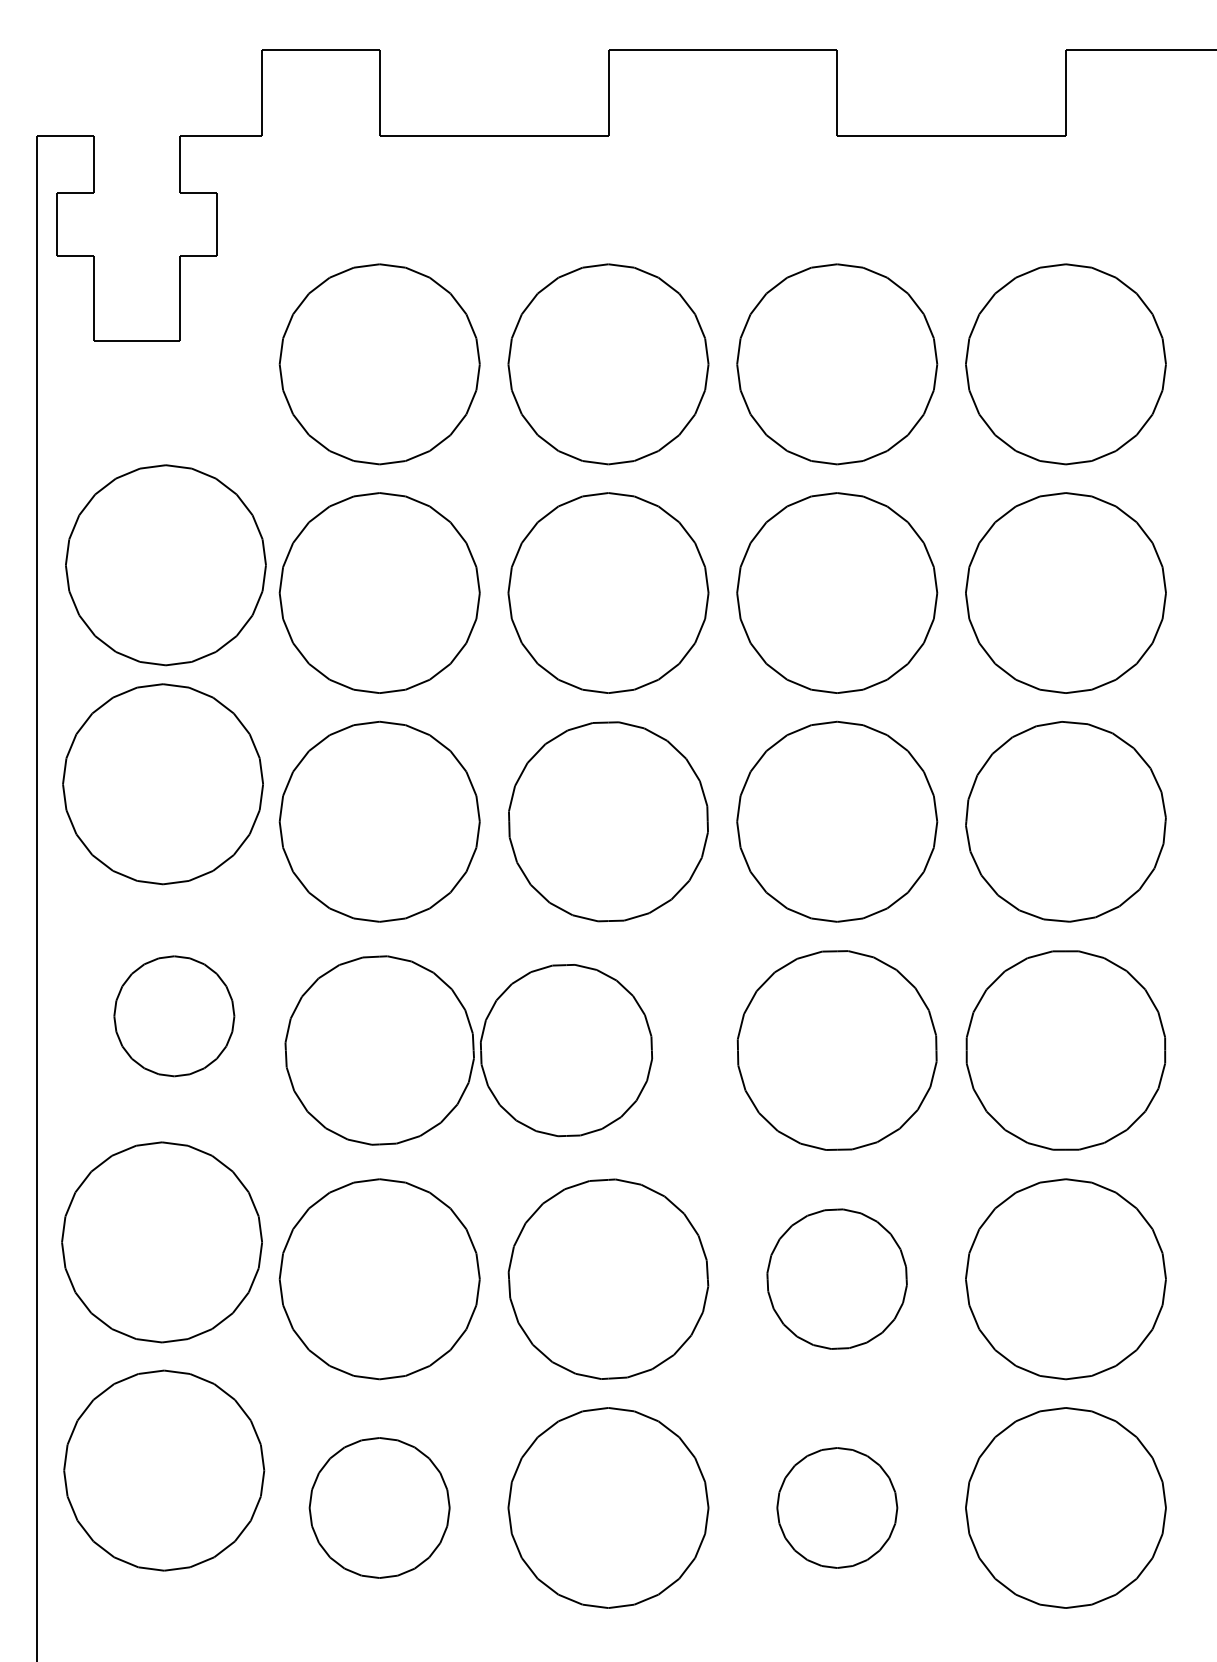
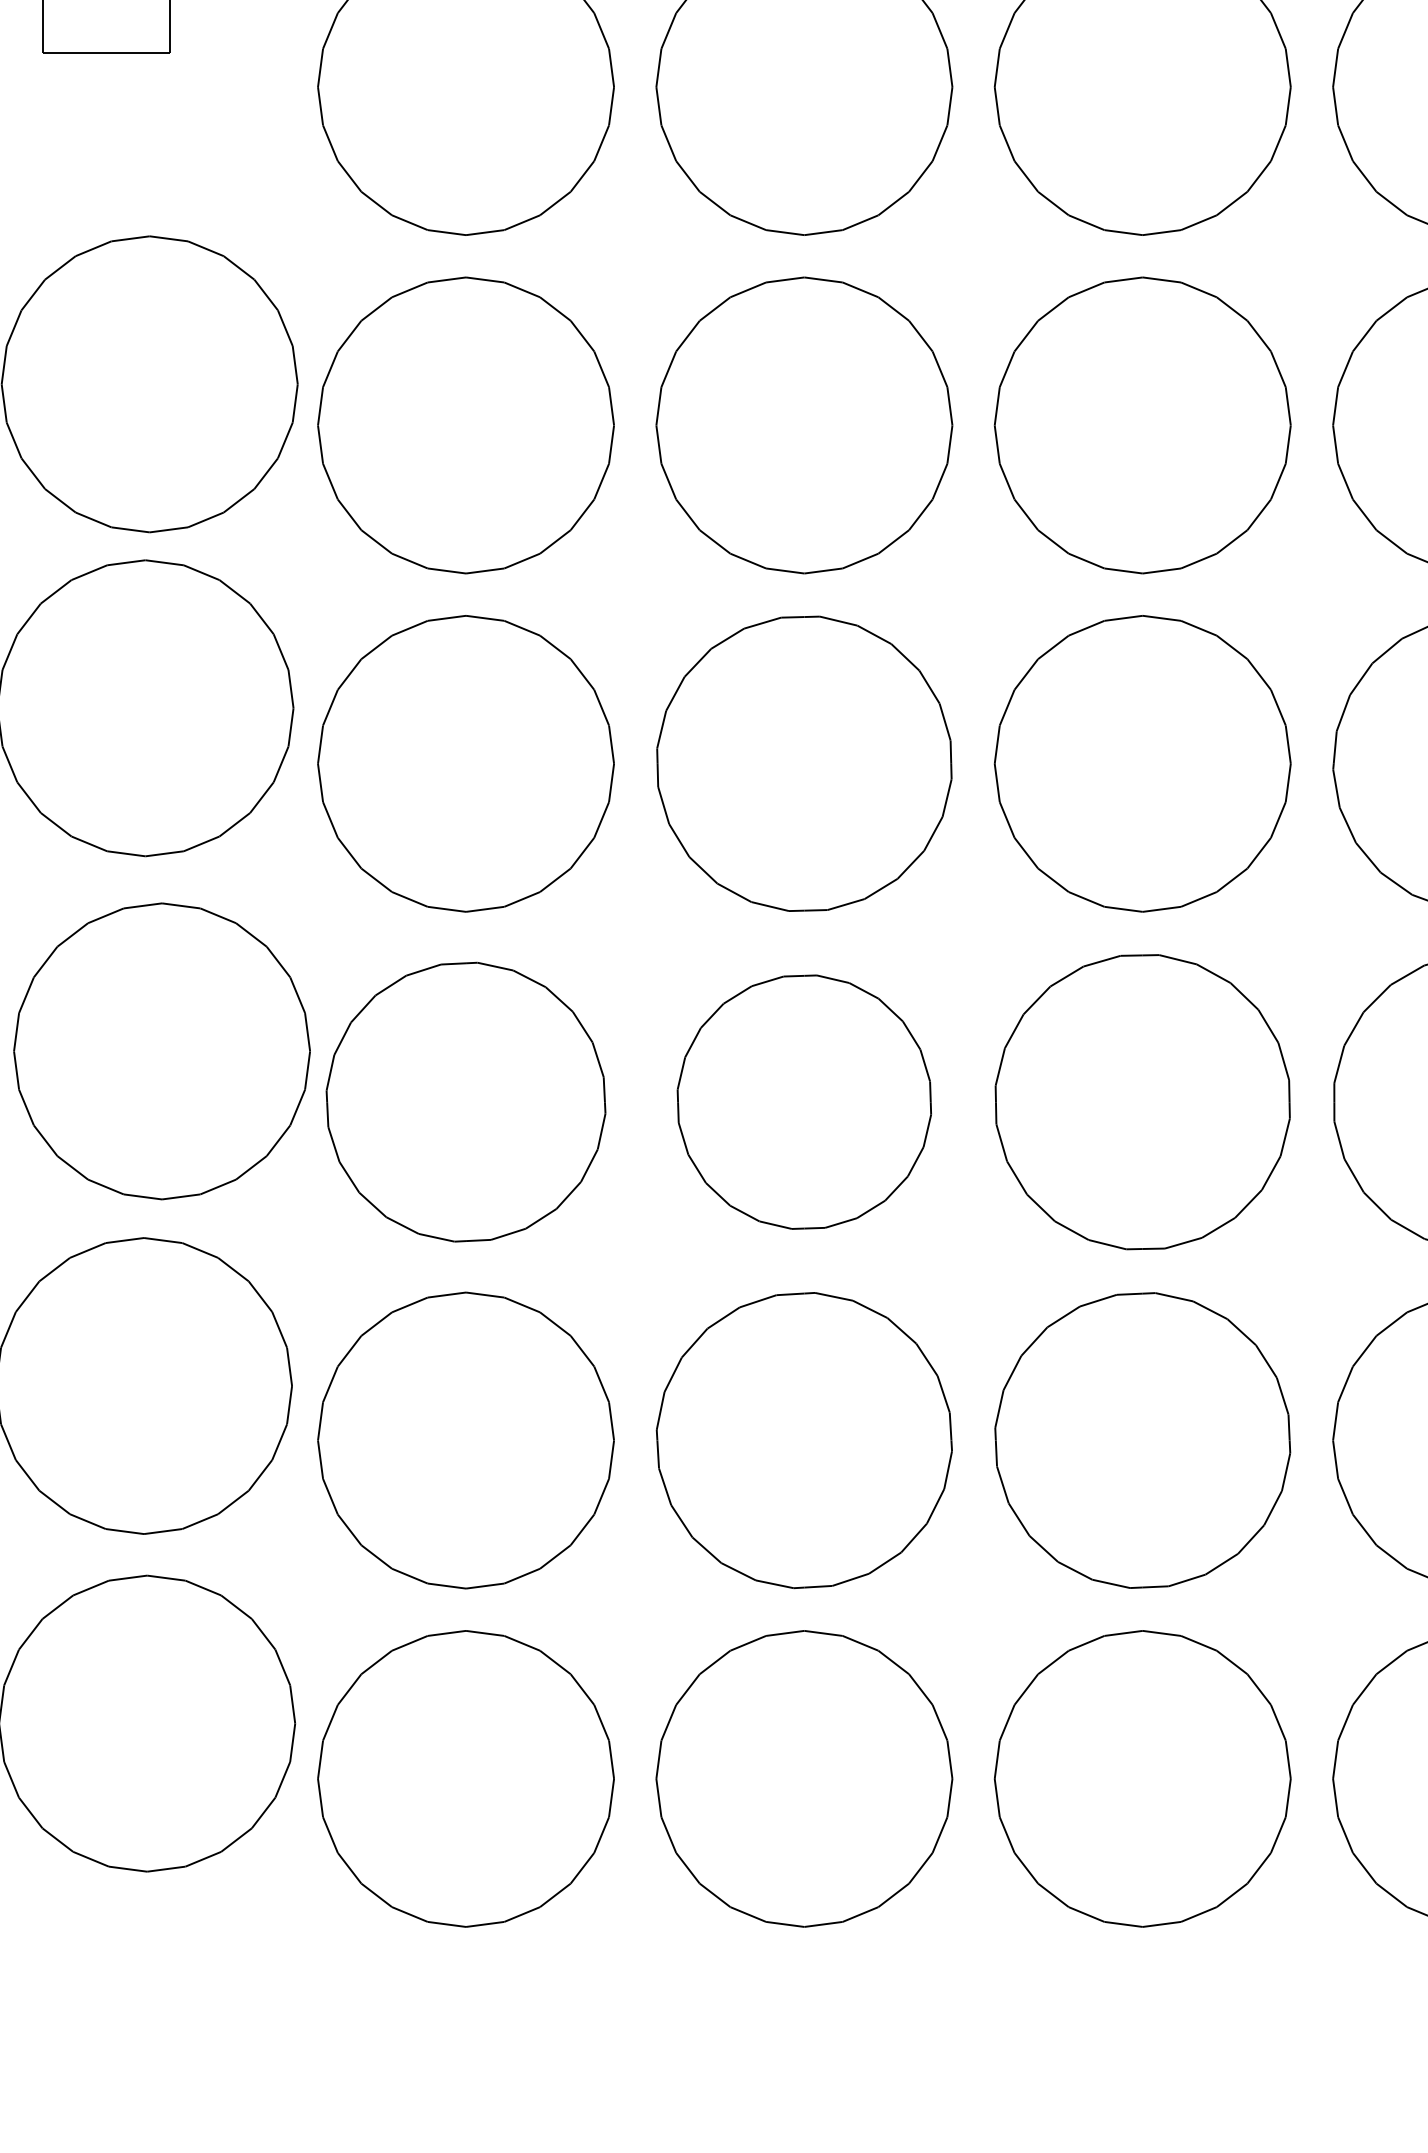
part: (174, 1016) -> (162, 1051), size x1.67
part: (566, 1050) -> (804, 1102), moved
part: (836, 1278) -> (1141, 1439), size x1.43
part: (379, 1507) -> (465, 1778), size x1.43
part: (837, 1507) -> (1143, 1778), size x1.67

